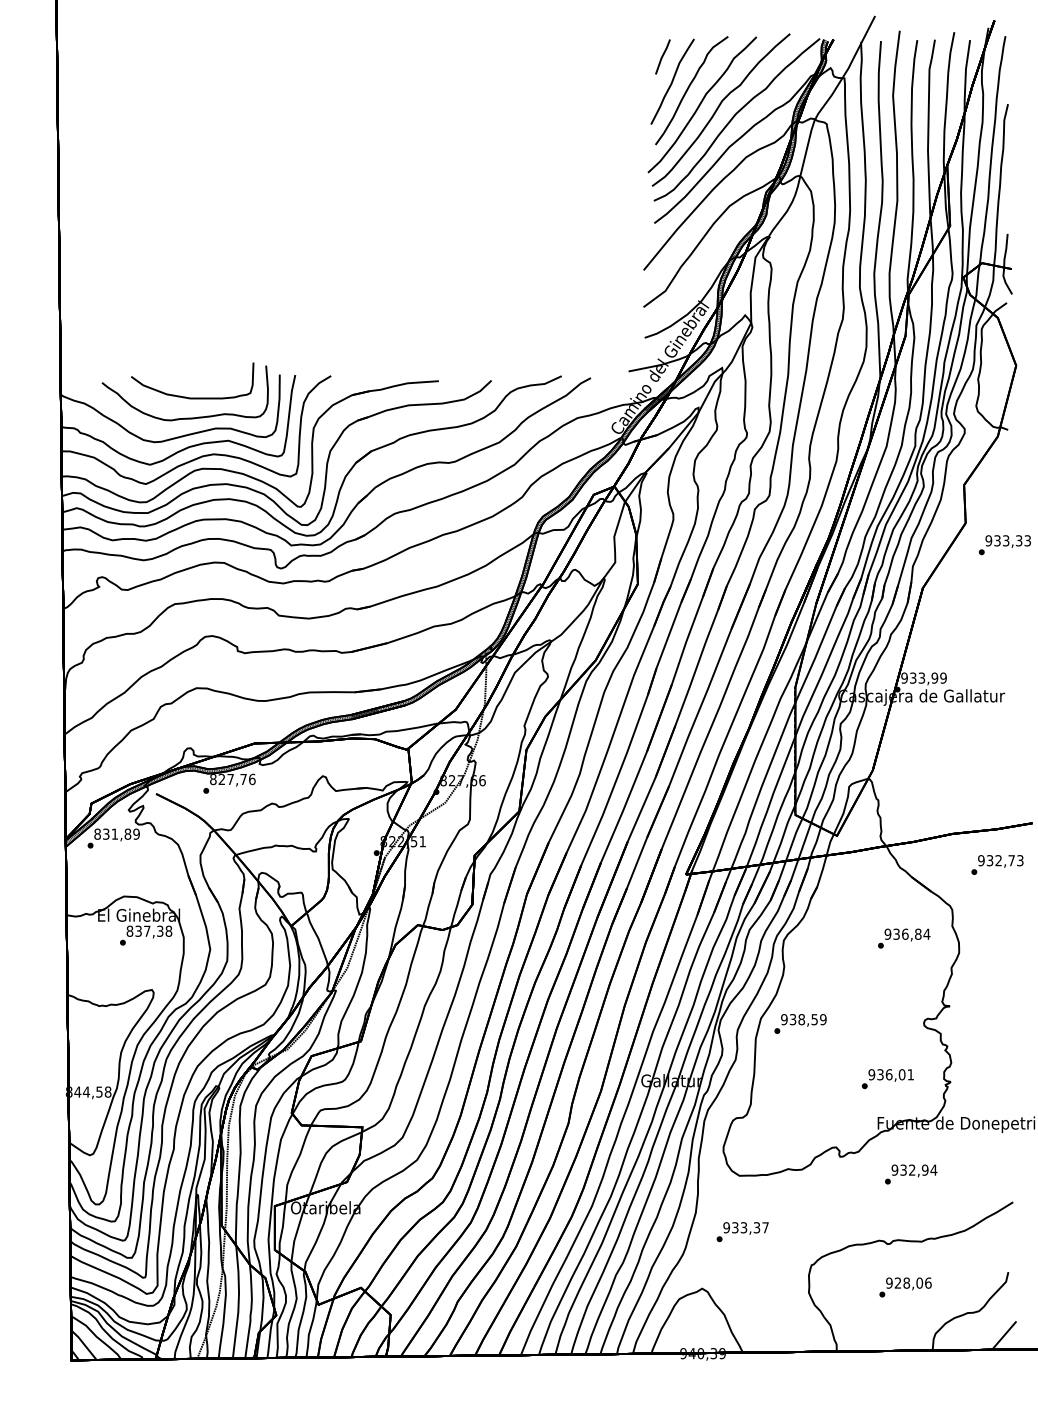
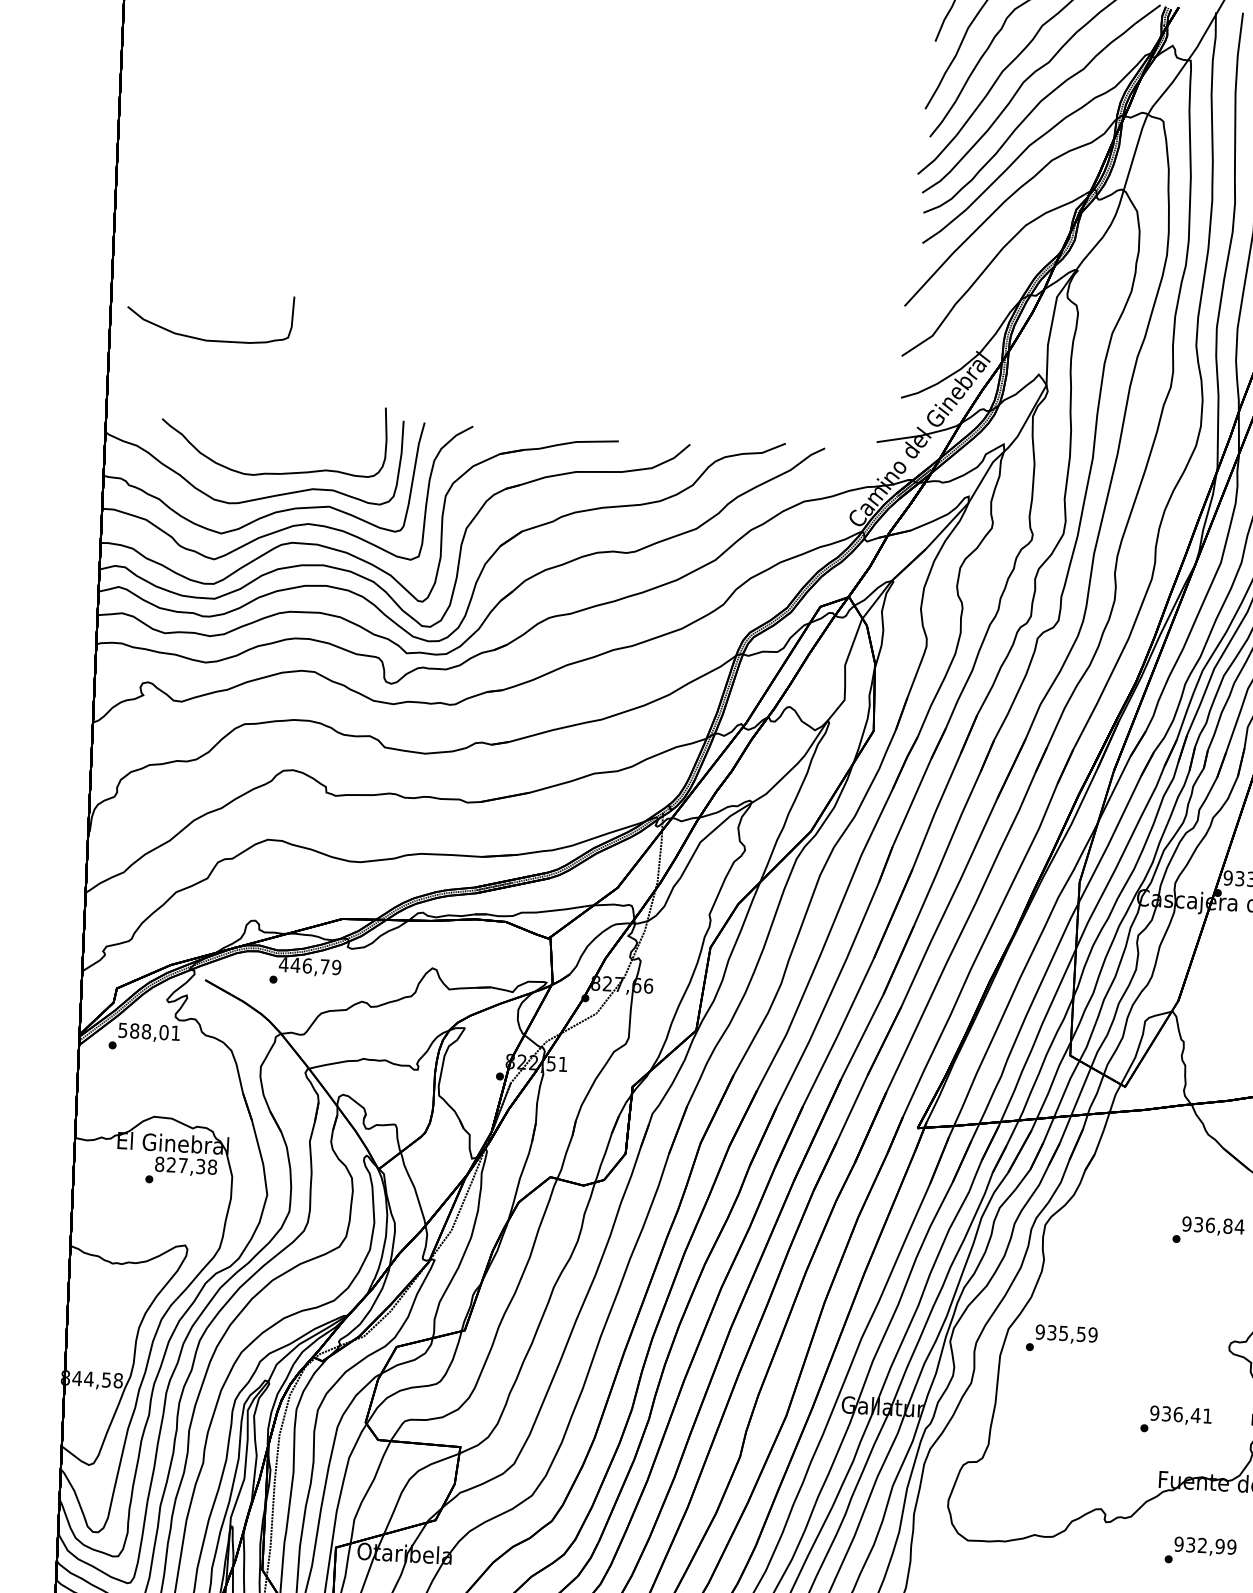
part: (192, 397) -> (209, 339), moved
text: (232, 779) -> (309, 966), 827,76 -> 446,79
text: (116, 833) -> (148, 1030), 831,89 -> 588,01
text: (138, 931) -> (171, 1165), 837,38 -> 827,38
text: (801, 1019) -> (1063, 1333), 938,59 -> 935,59
text: (901, 1074) -> (1194, 1415), 936,01 -> 936,41
text: (933, 1169) -> (1231, 1546), 932,94 -> 932,99

